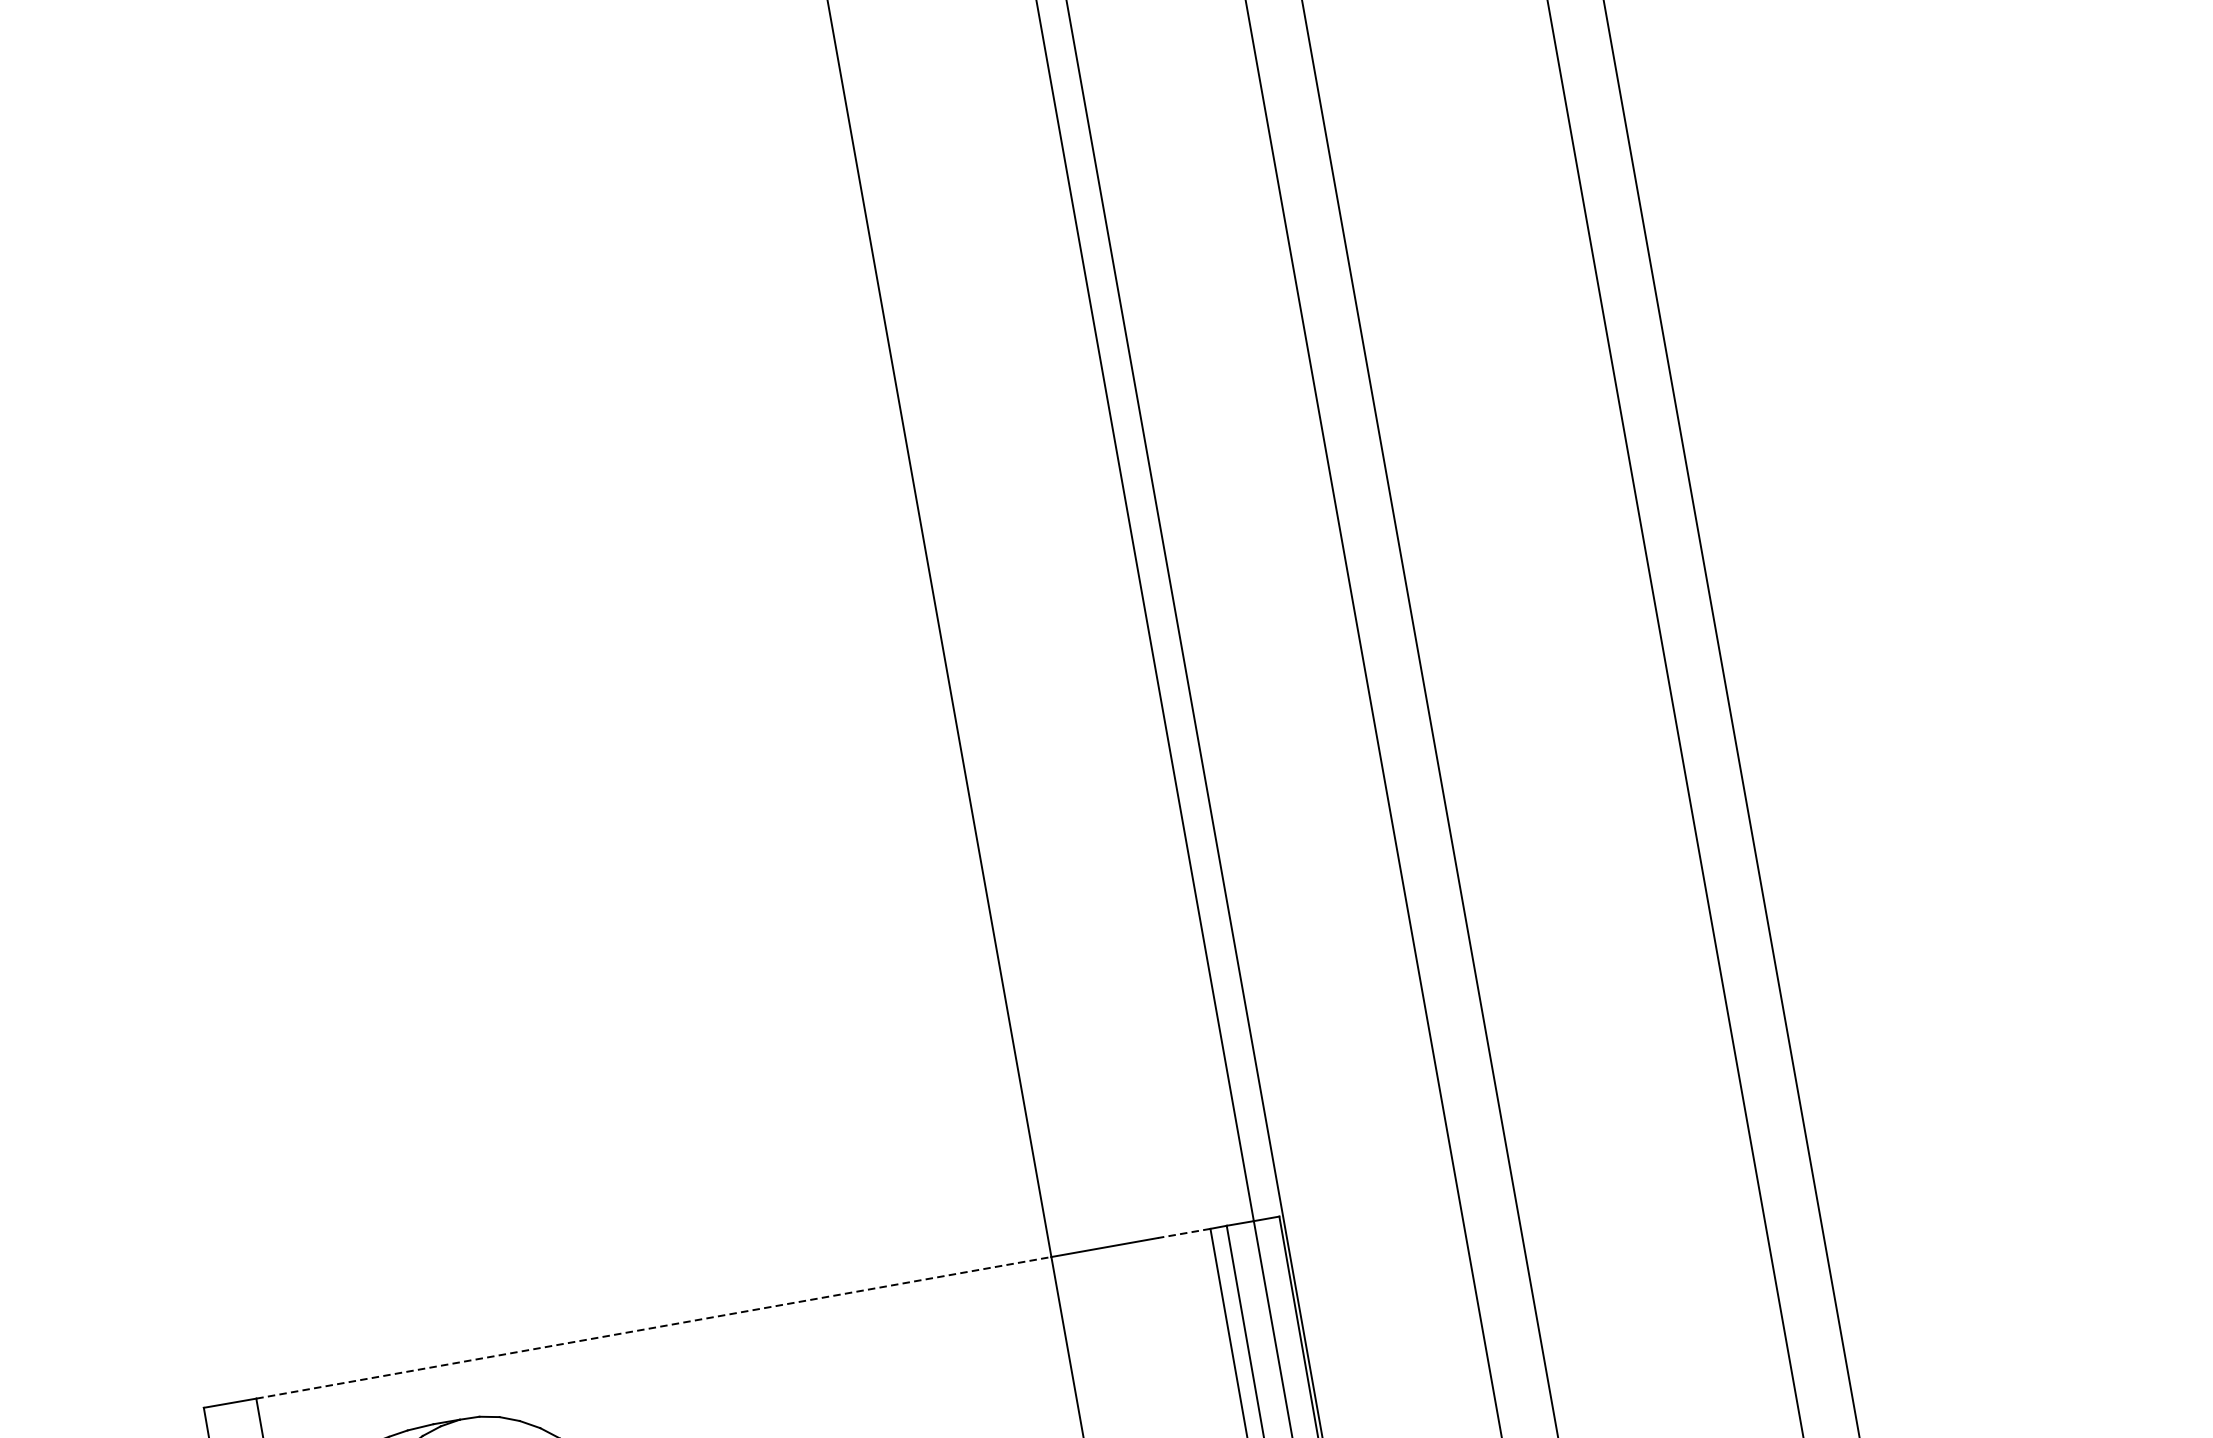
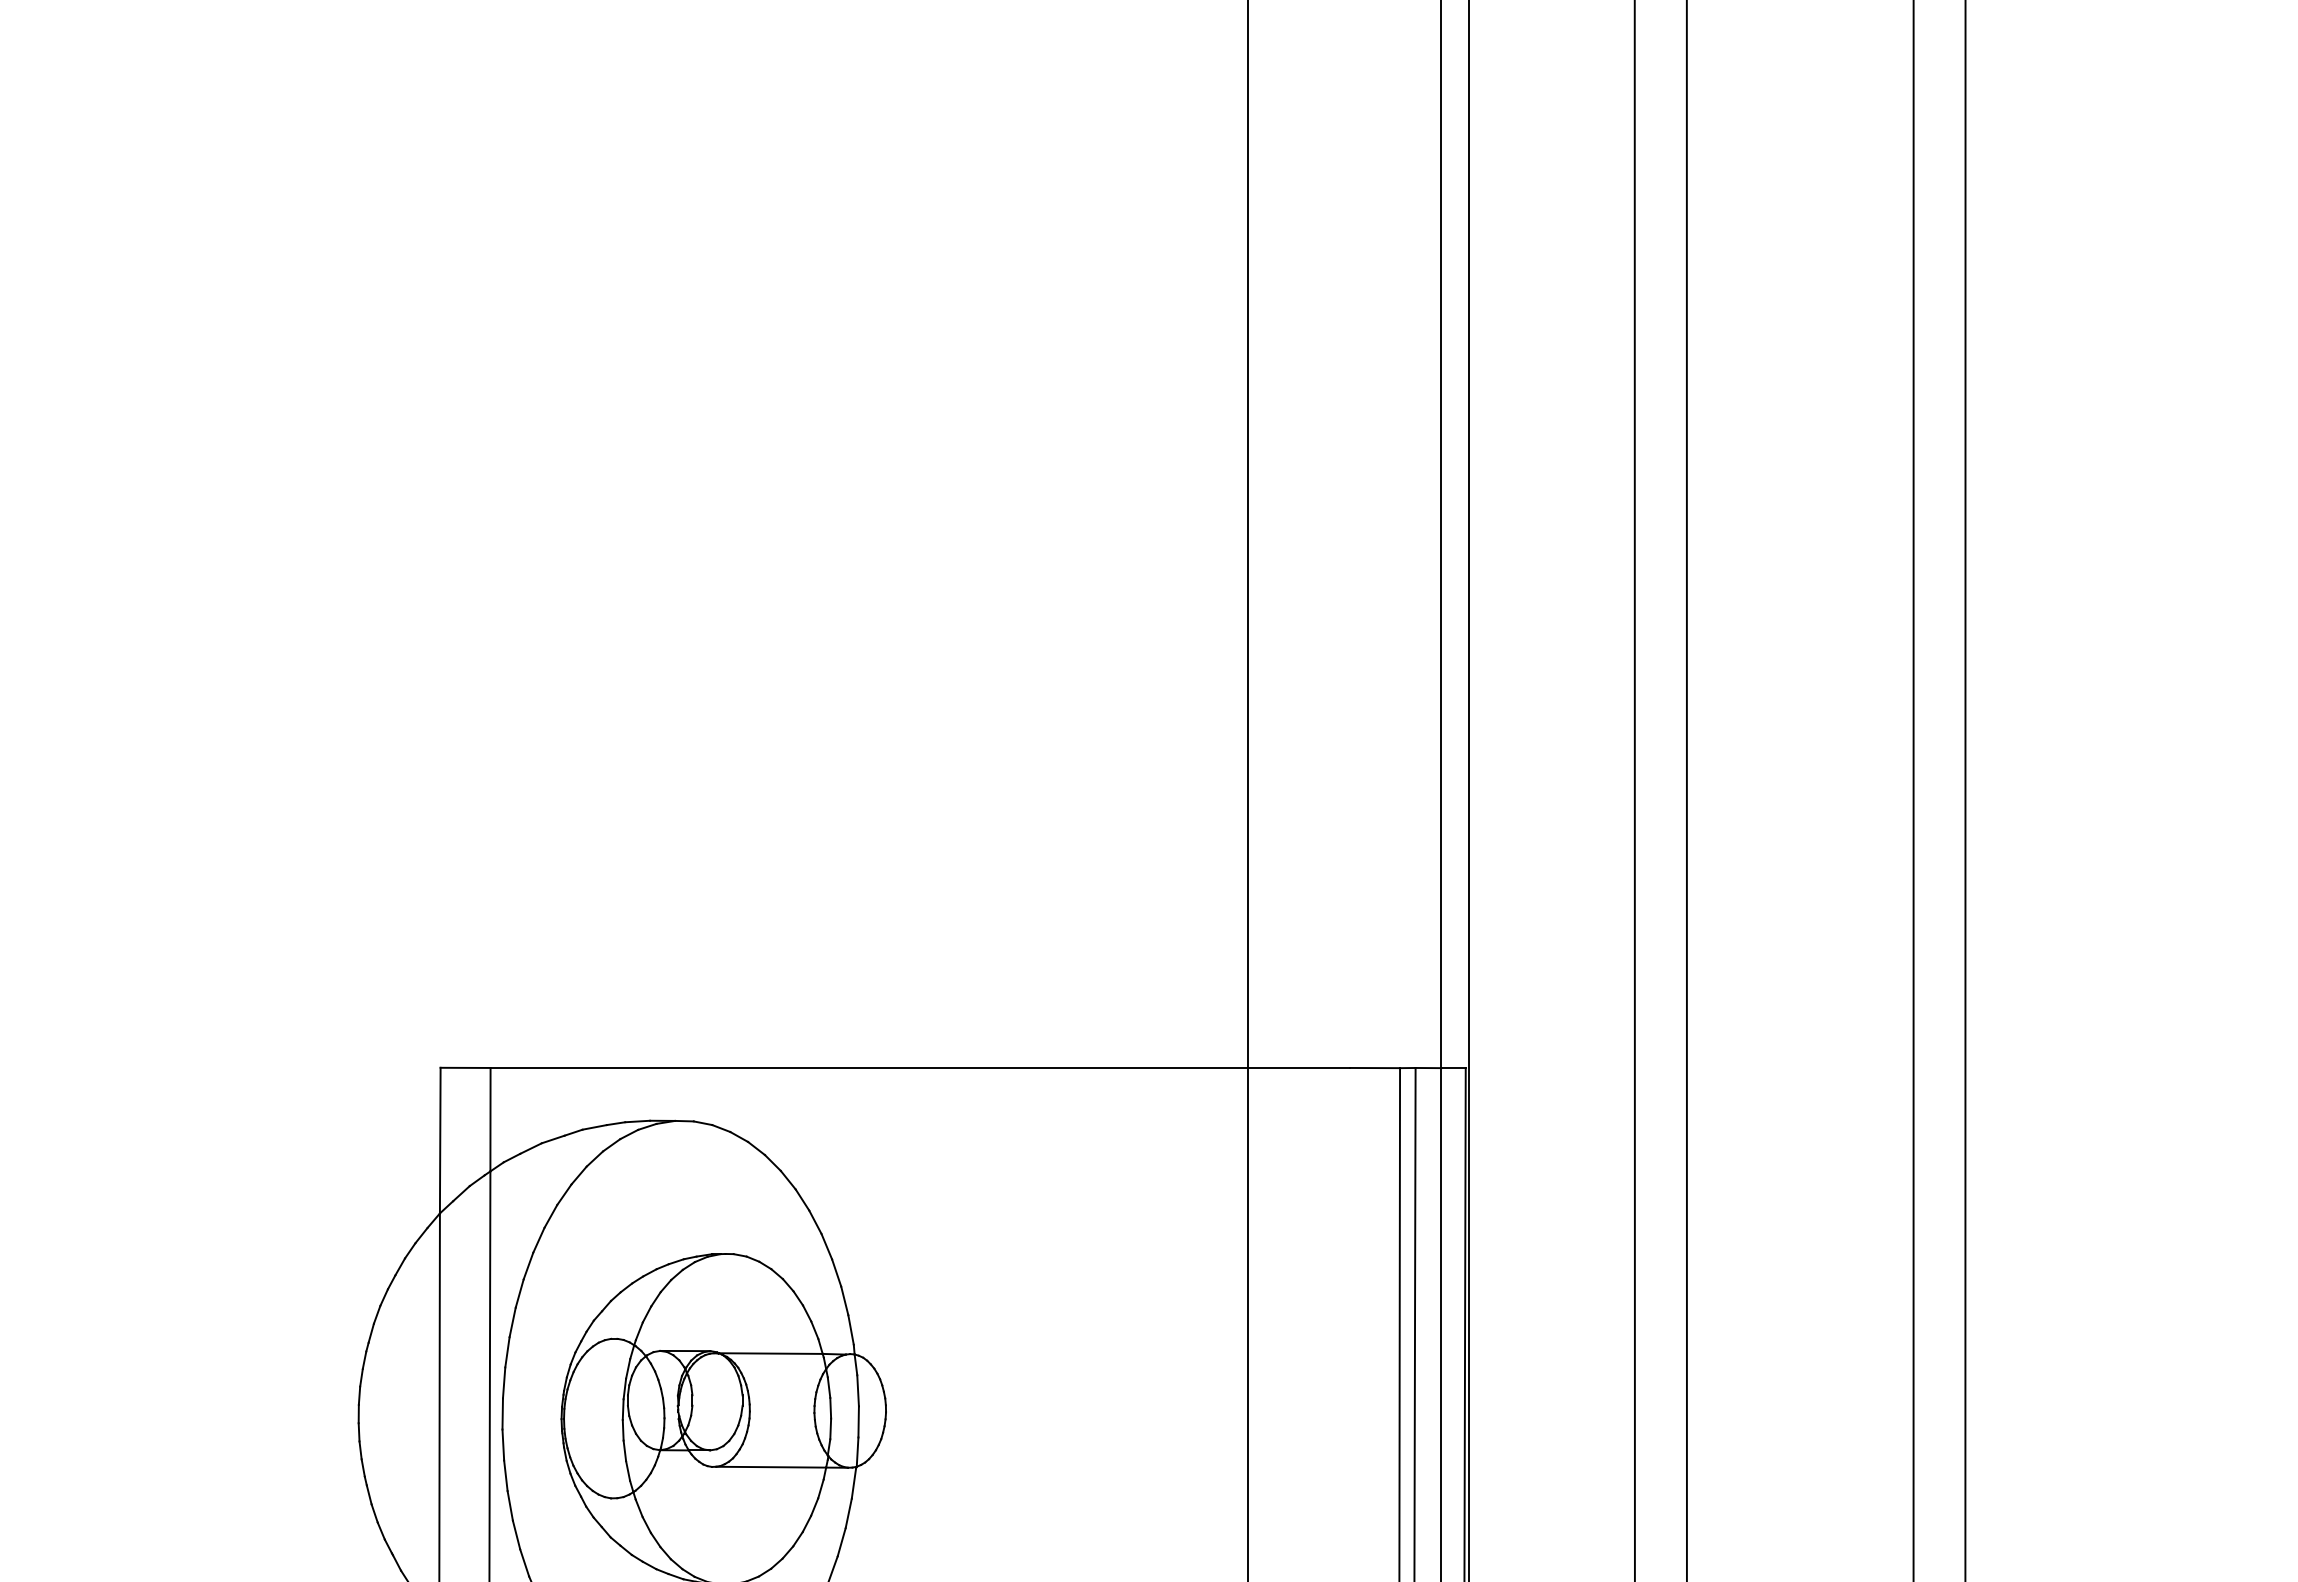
line: (1184, 1233) -> (1375, 1068), dashed -> solid
line: (653, 1327) -> (869, 1067), dashed -> solid

